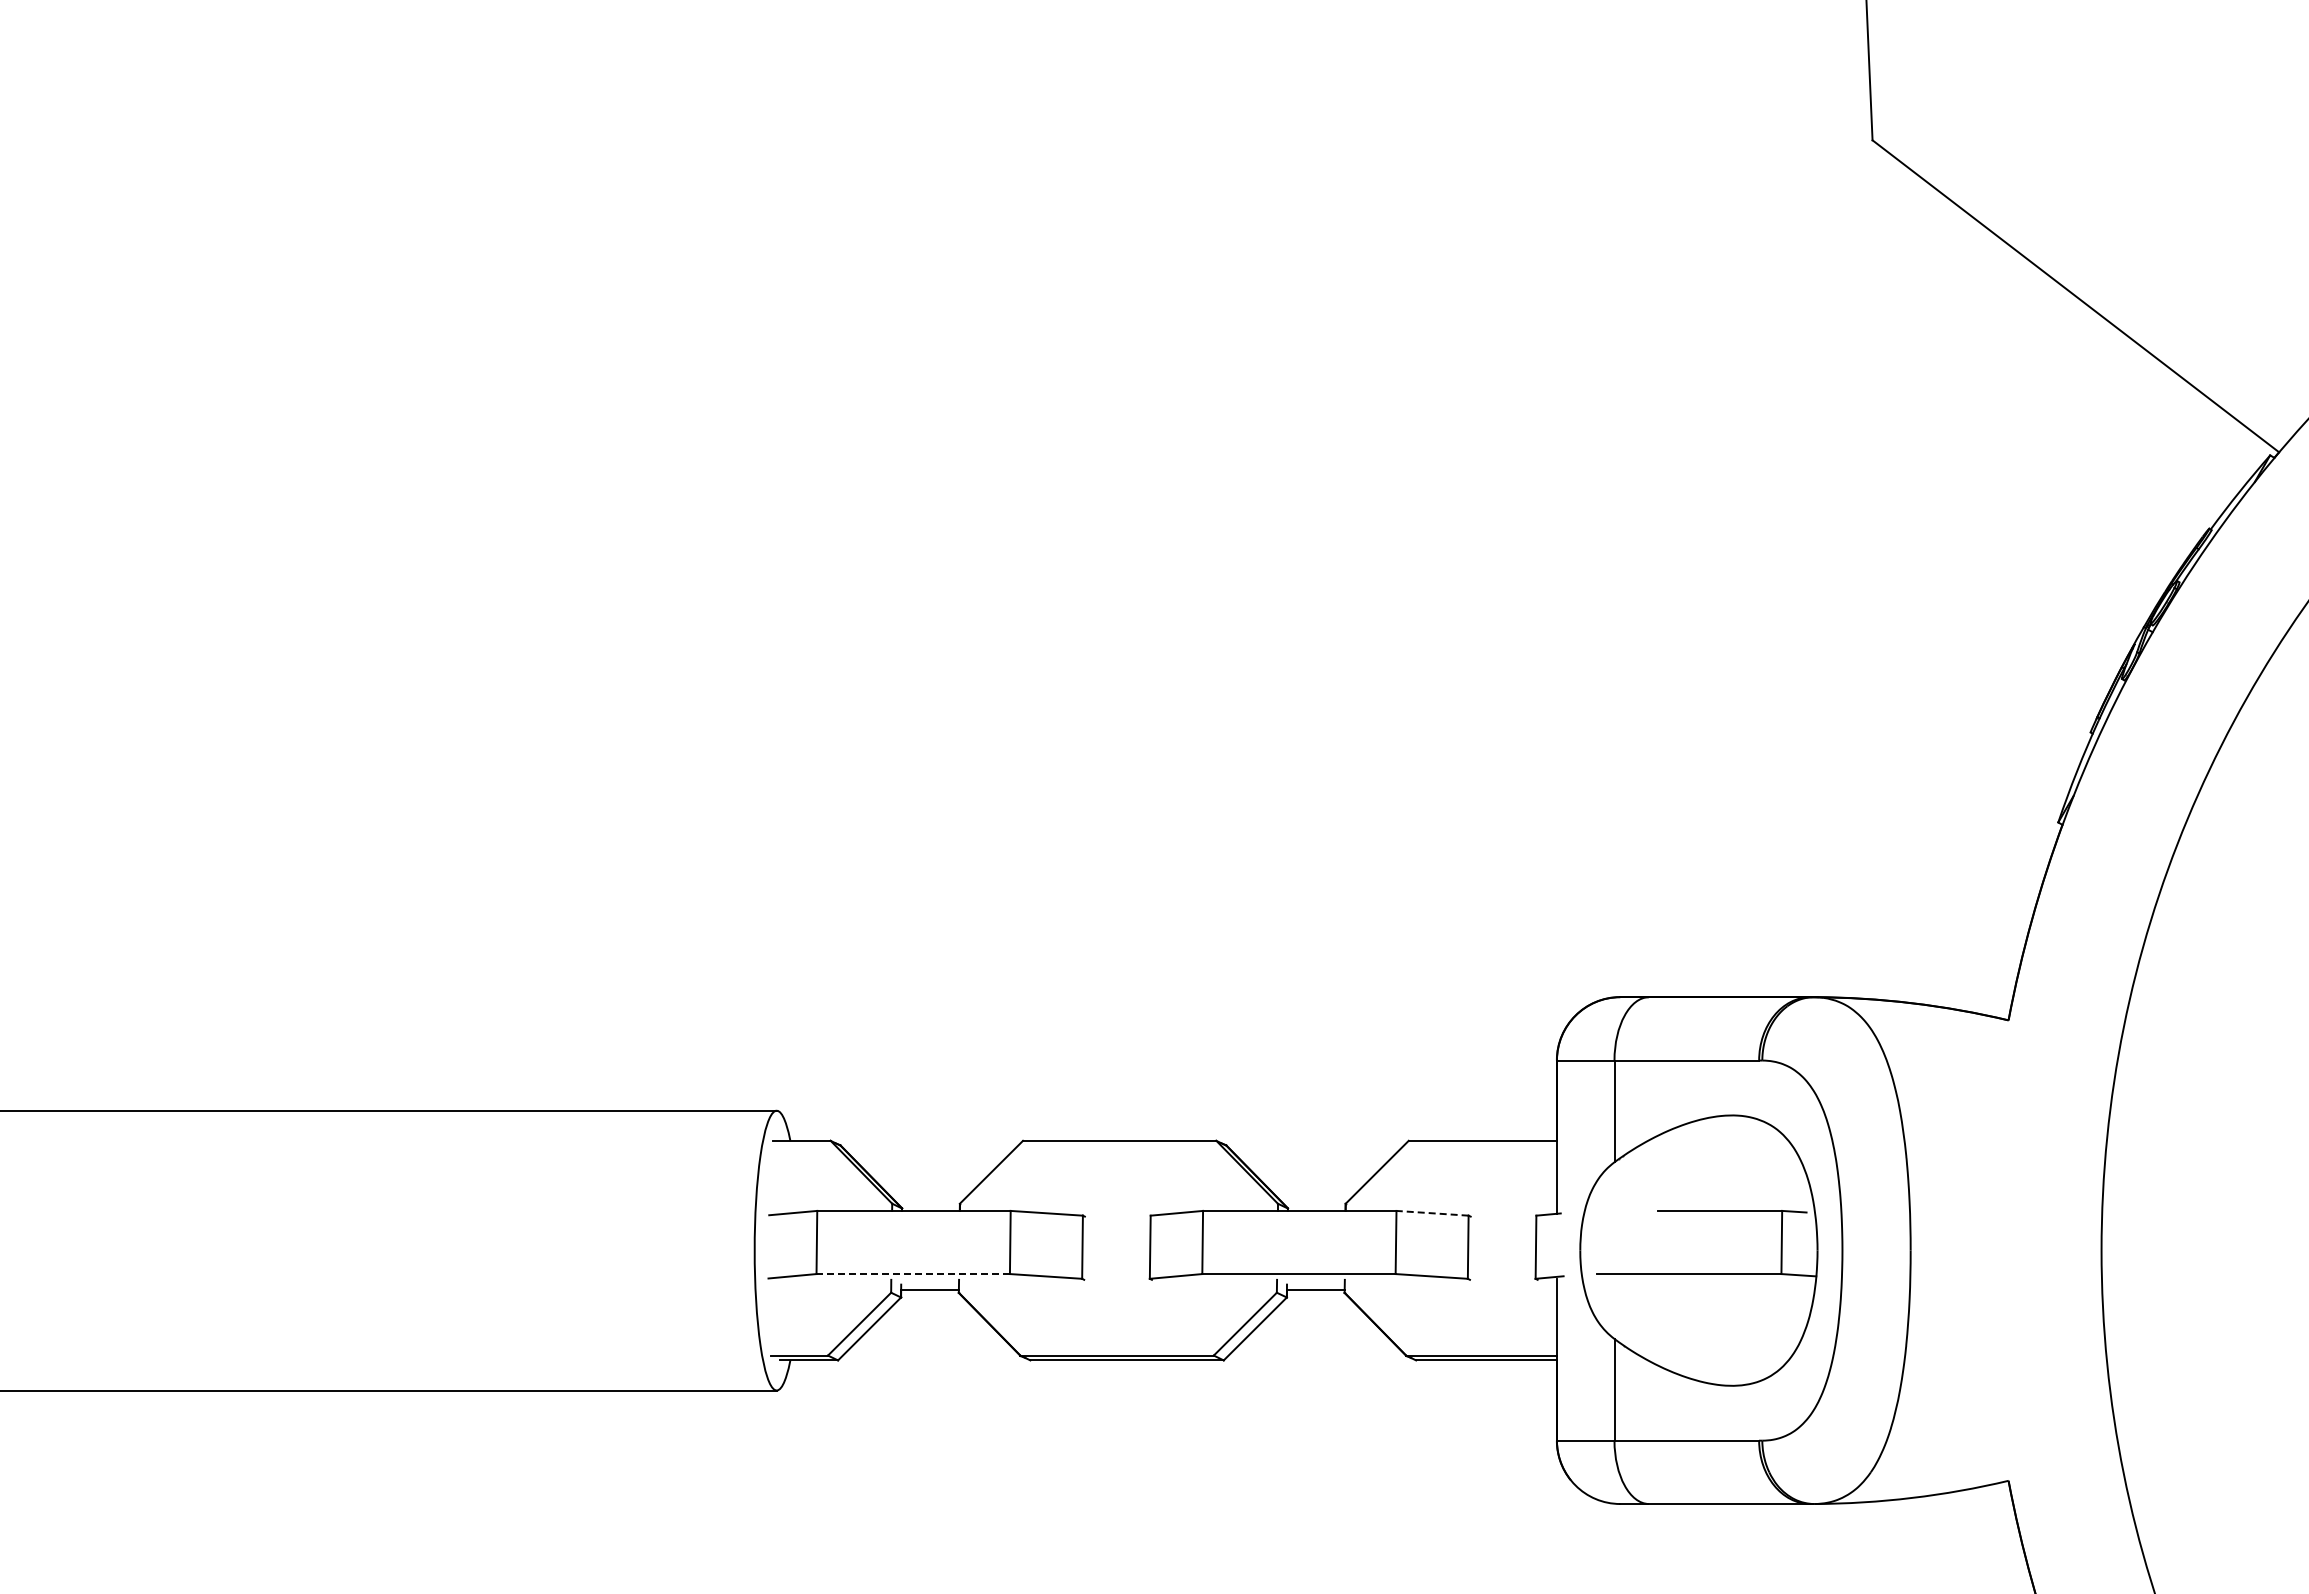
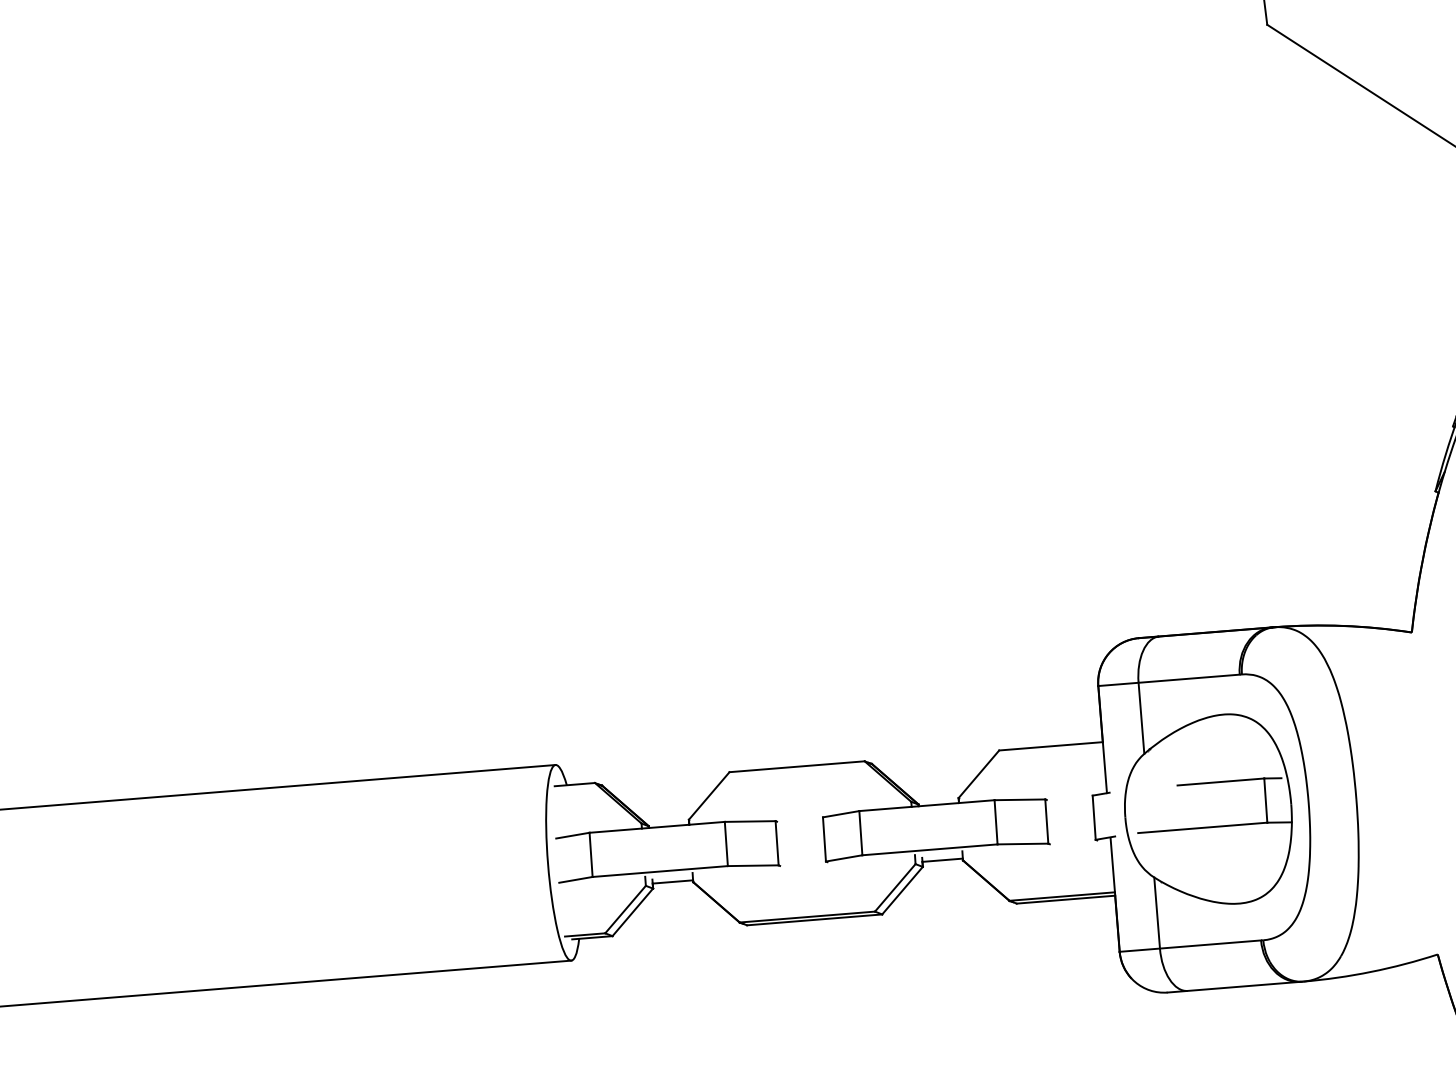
line: (1432, 1213) -> (1019, 799), dashed -> solid
line: (913, 1274) -> (660, 871), dashed -> solid

